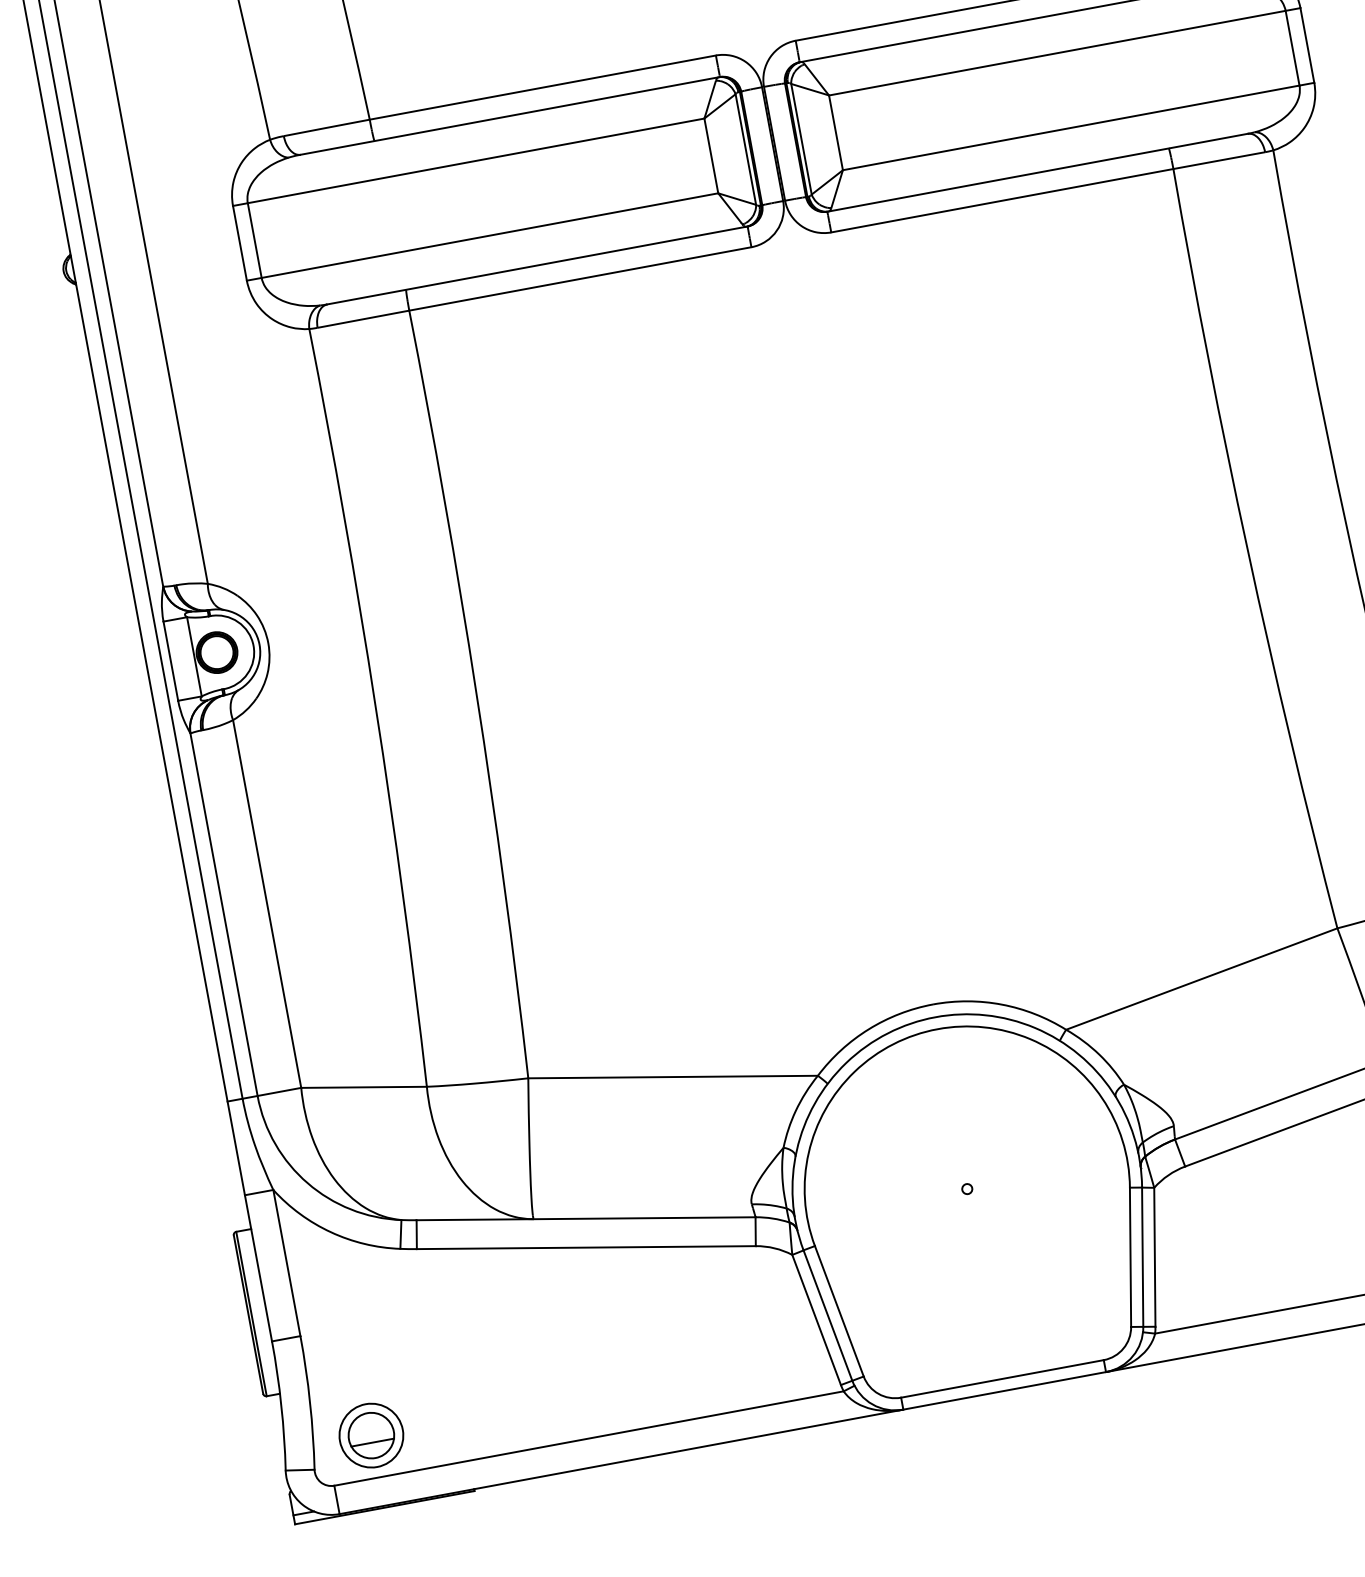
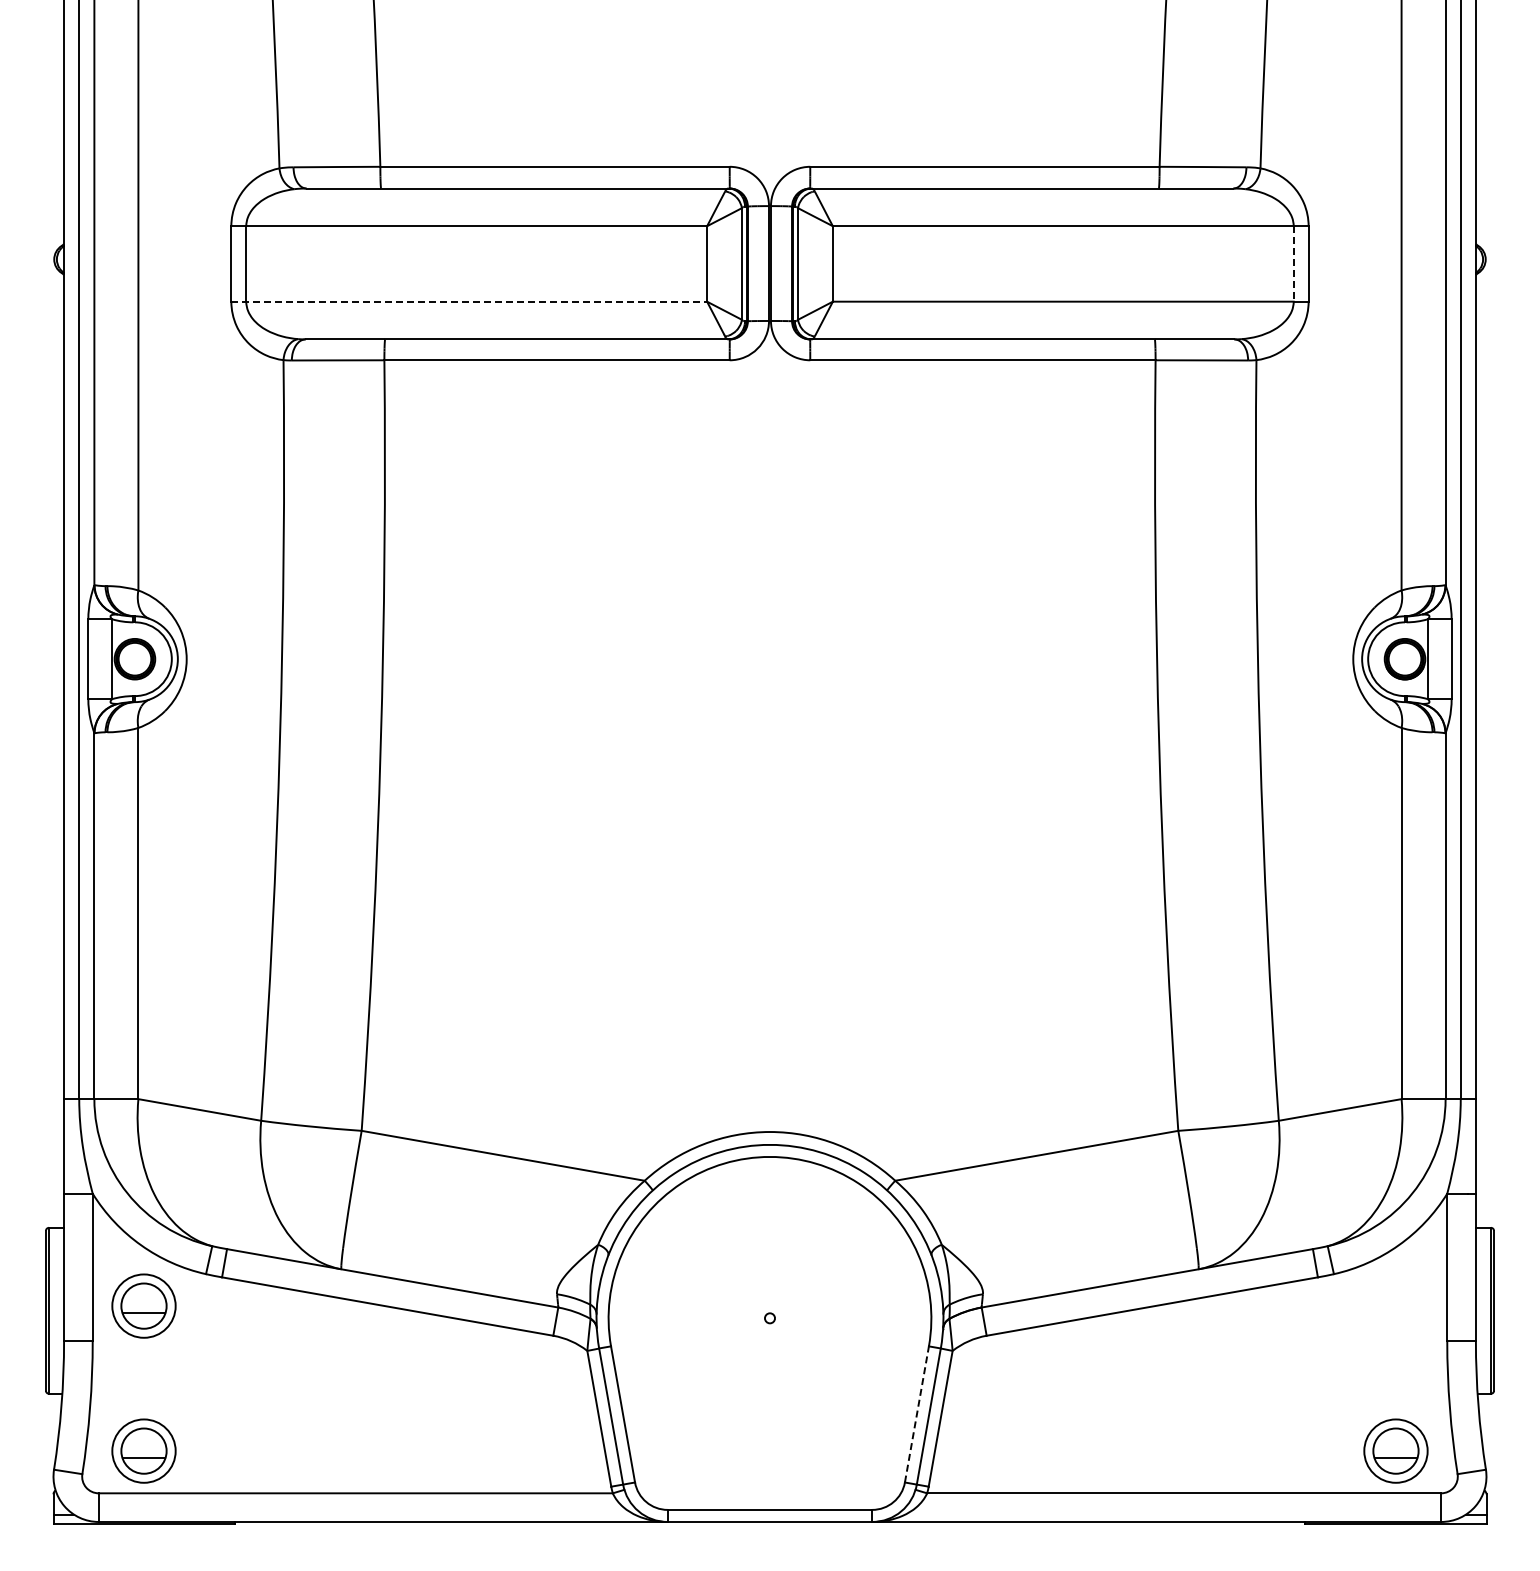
line: (1292, 47) -> (1293, 263), solid -> dashed
line: (482, 236) -> (469, 301), solid -> dashed
line: (1130, 1256) -> (917, 1413), solid -> dashed
part: (344, 1291) -> (143, 1305), added

